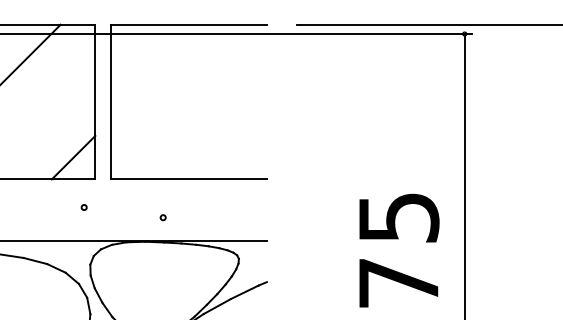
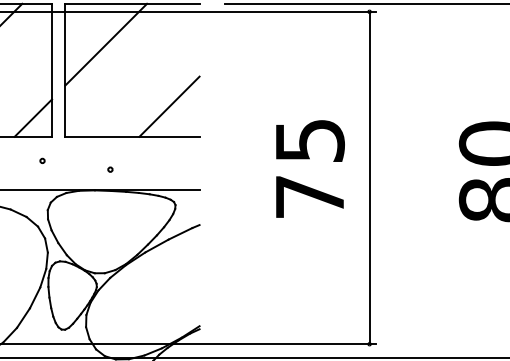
line: (158, 72) -> (106, 44), added
line: (231, 144) -> (169, 106), added
text: (399, 250) -> (310, 168), moved

